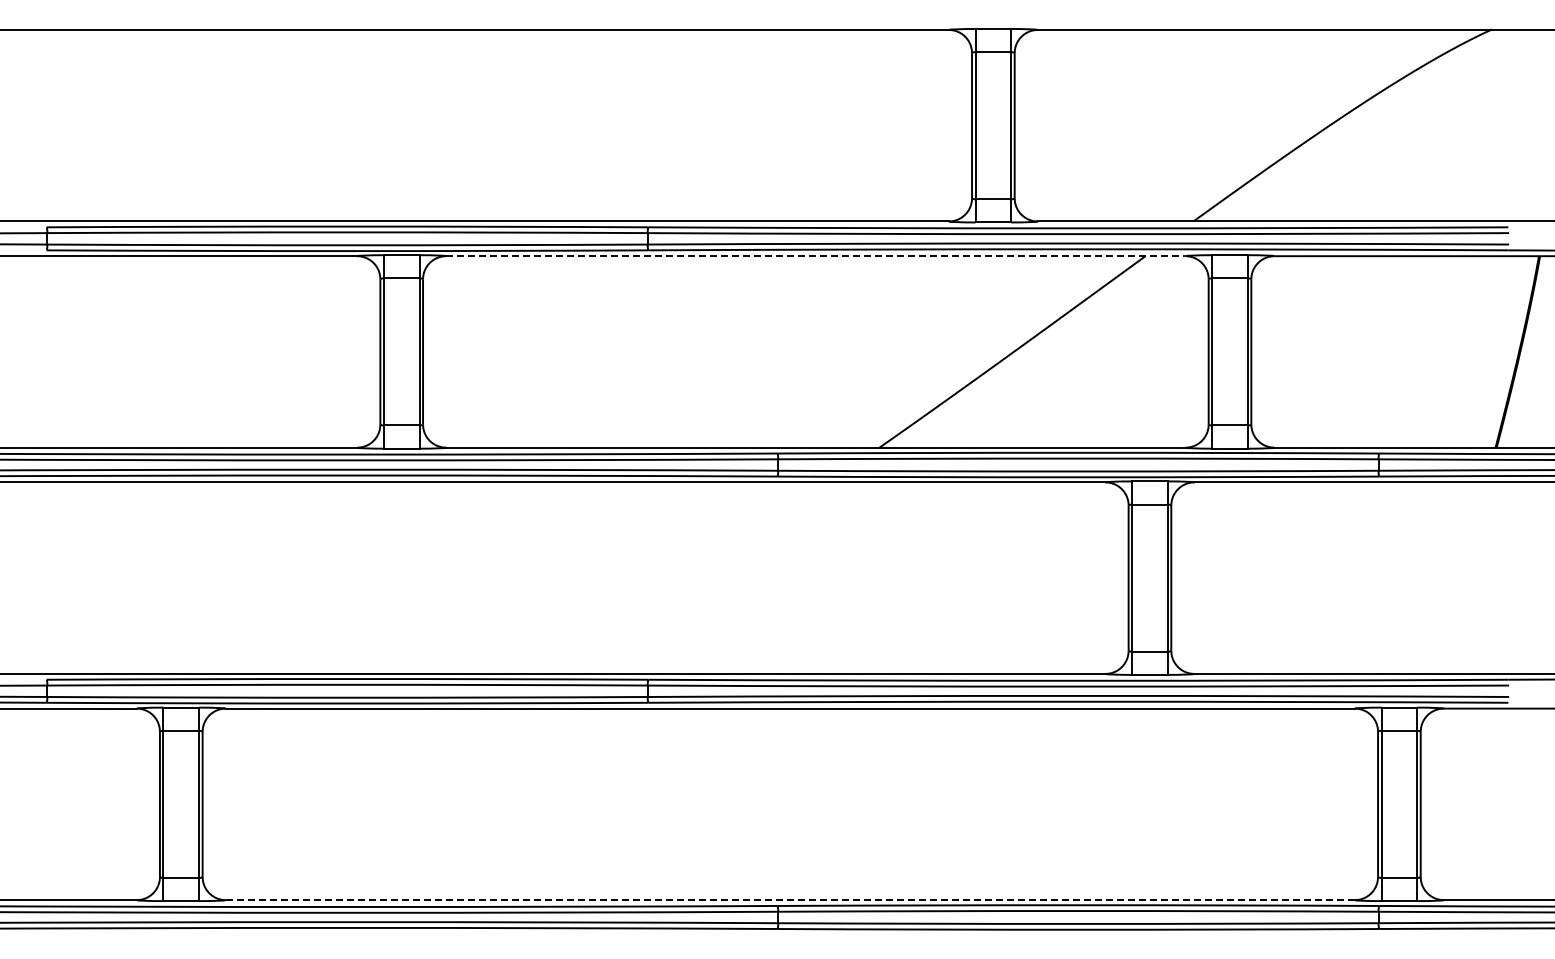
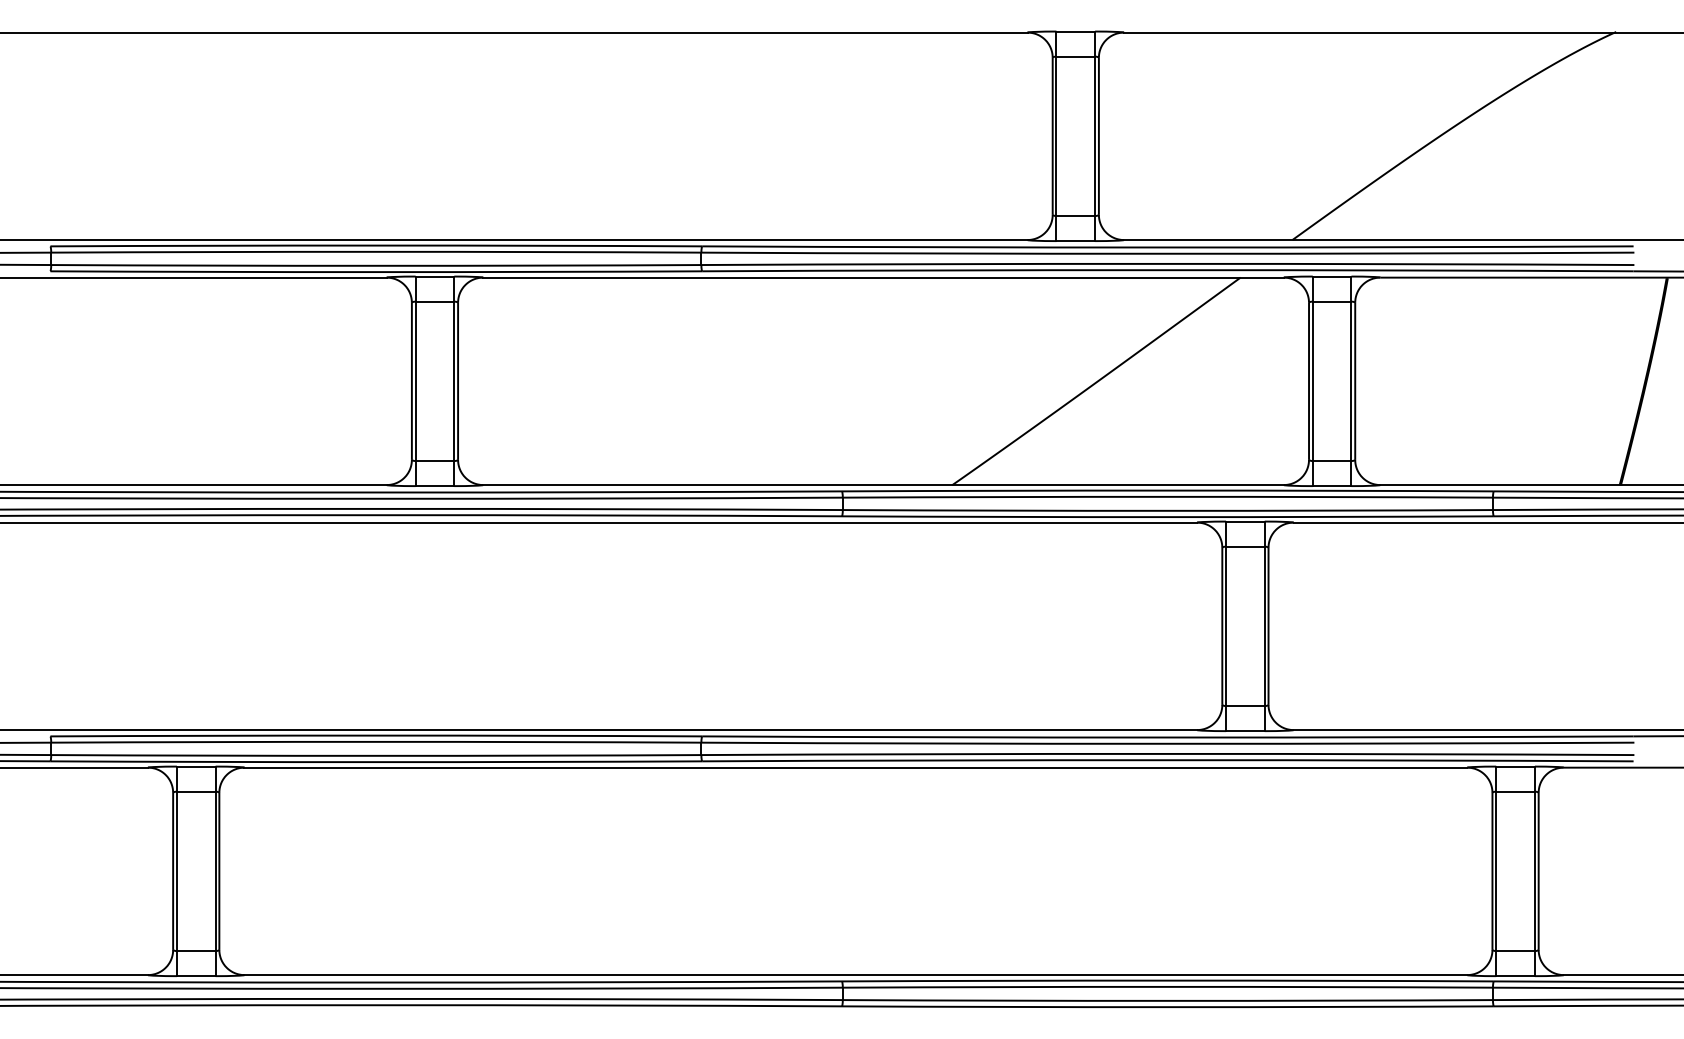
line: (815, 256) -> (883, 277), dashed -> solid
line: (790, 900) -> (856, 975), dashed -> solid

